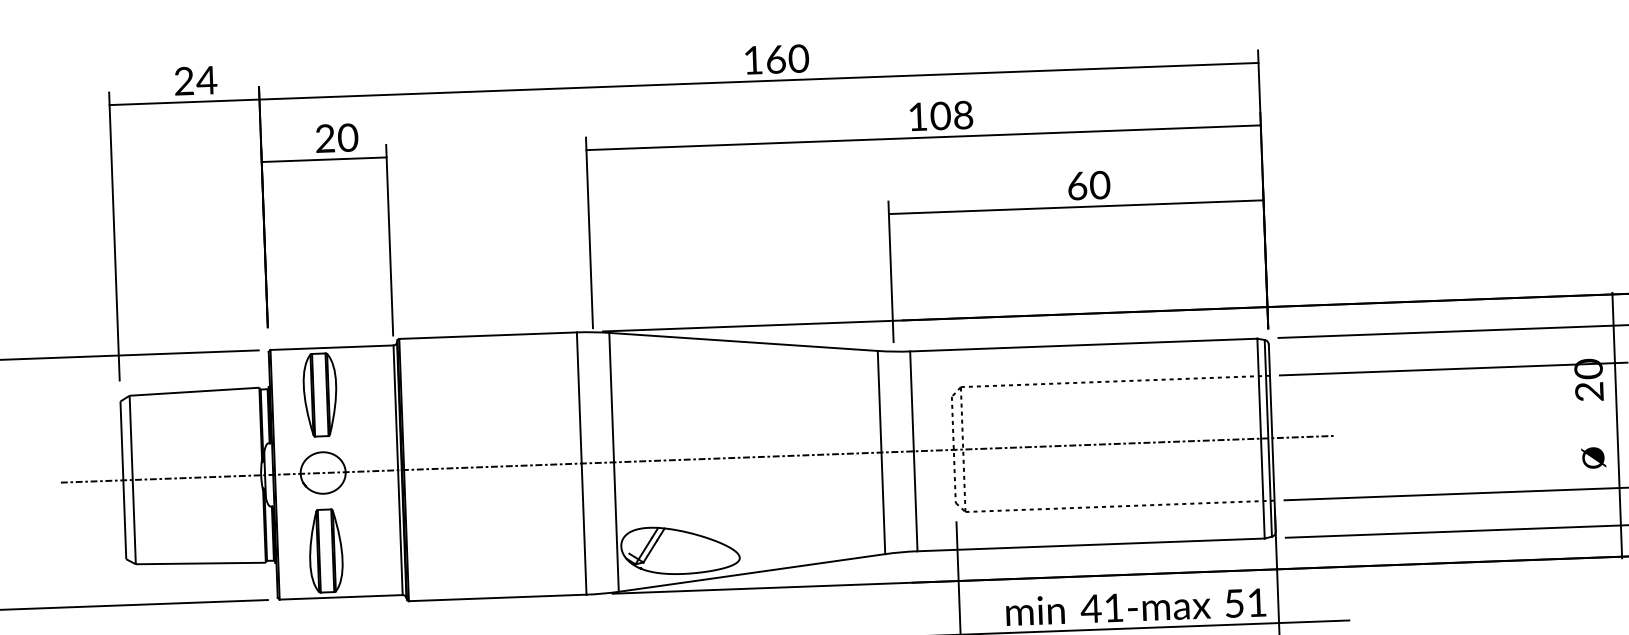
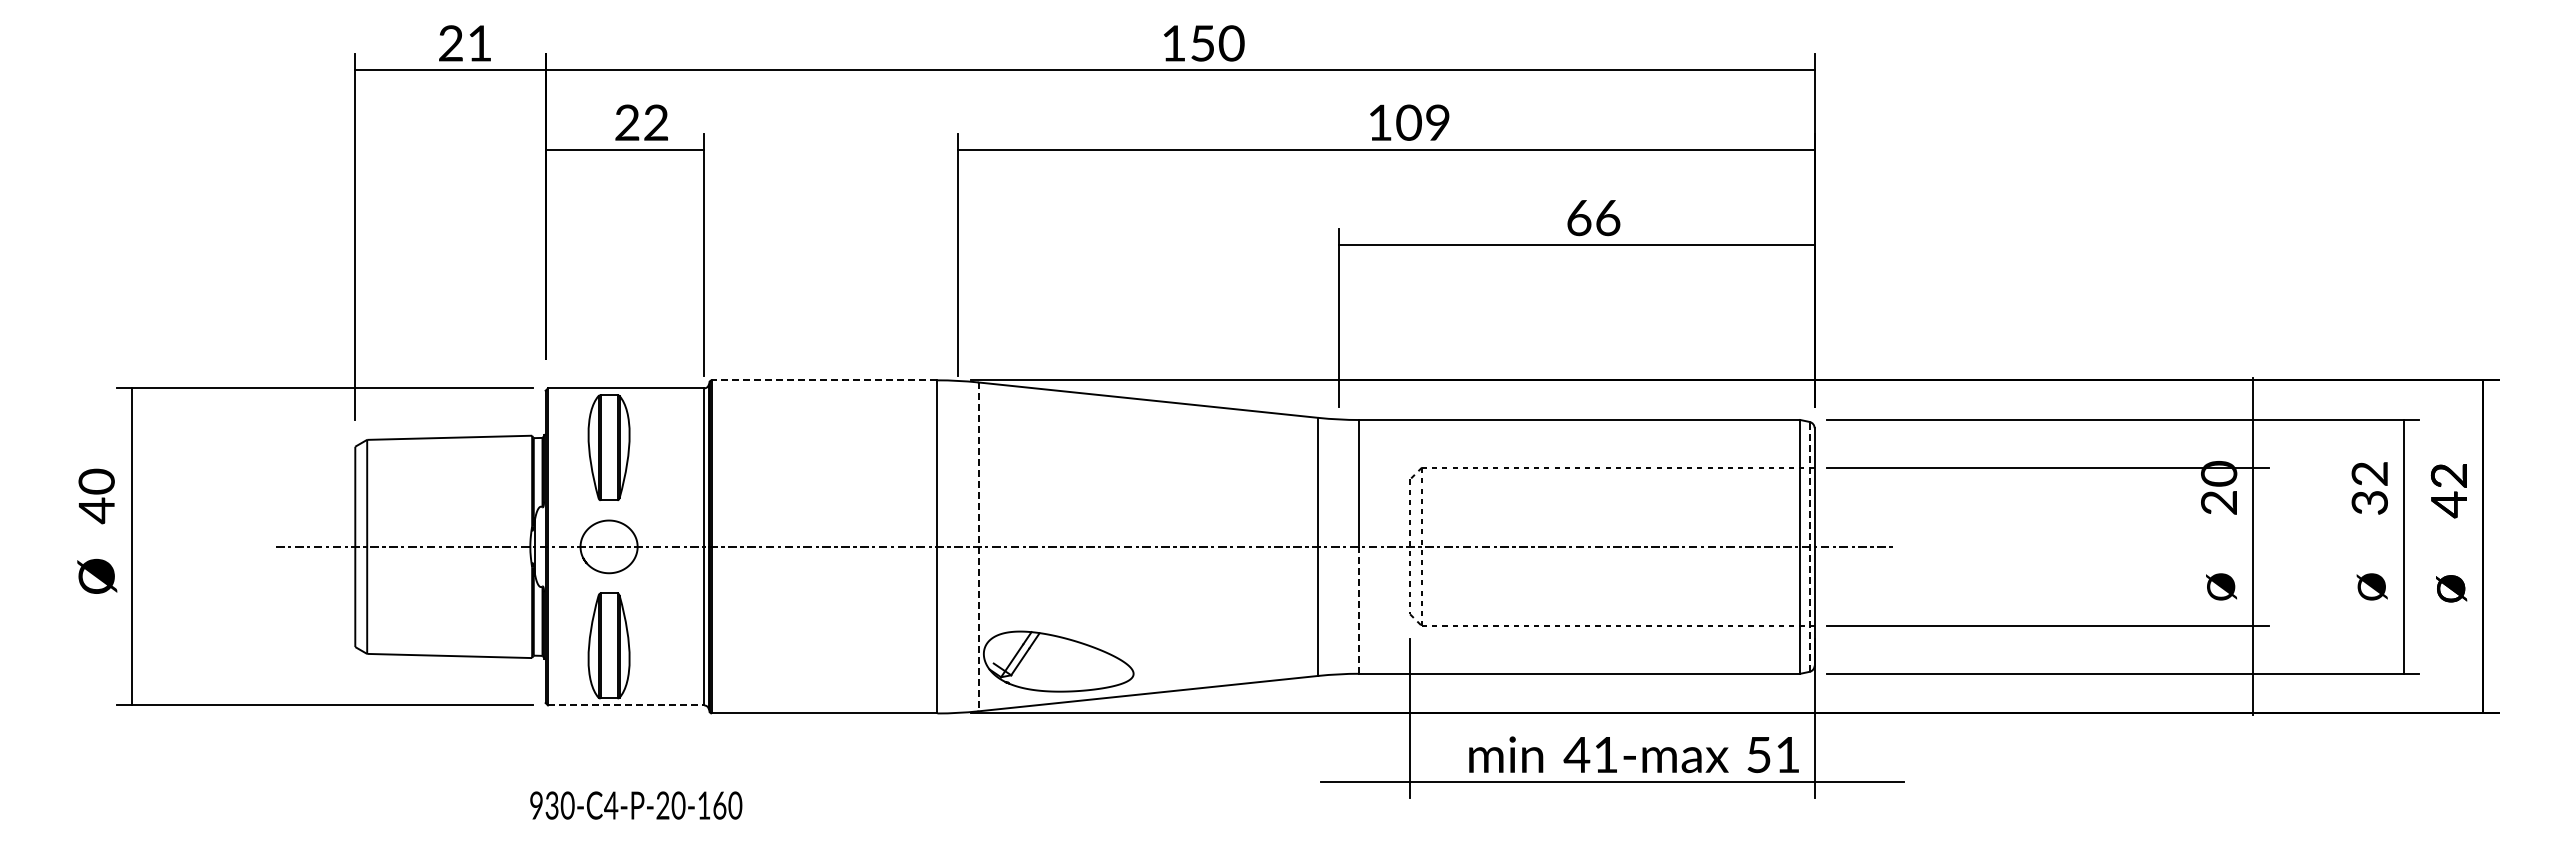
text: (776, 59) -> (1203, 43), 160 -> 150
text: (206, 80) -> (479, 43), 24 -> 21
text: (963, 116) -> (1437, 124), 108 -> 109
text: (348, 137) -> (656, 122), 20 -> 22
text: (1099, 184) -> (1607, 217), 60 -> 66
line: (487, 335) -> (824, 380), solid -> dashed
line: (1268, 438) -> (1809, 546), solid -> dashed
line: (614, 462) -> (978, 547), solid -> dashed
line: (915, 500) -> (1359, 609), solid -> dashed
line: (341, 597) -> (626, 705), solid -> dashed

